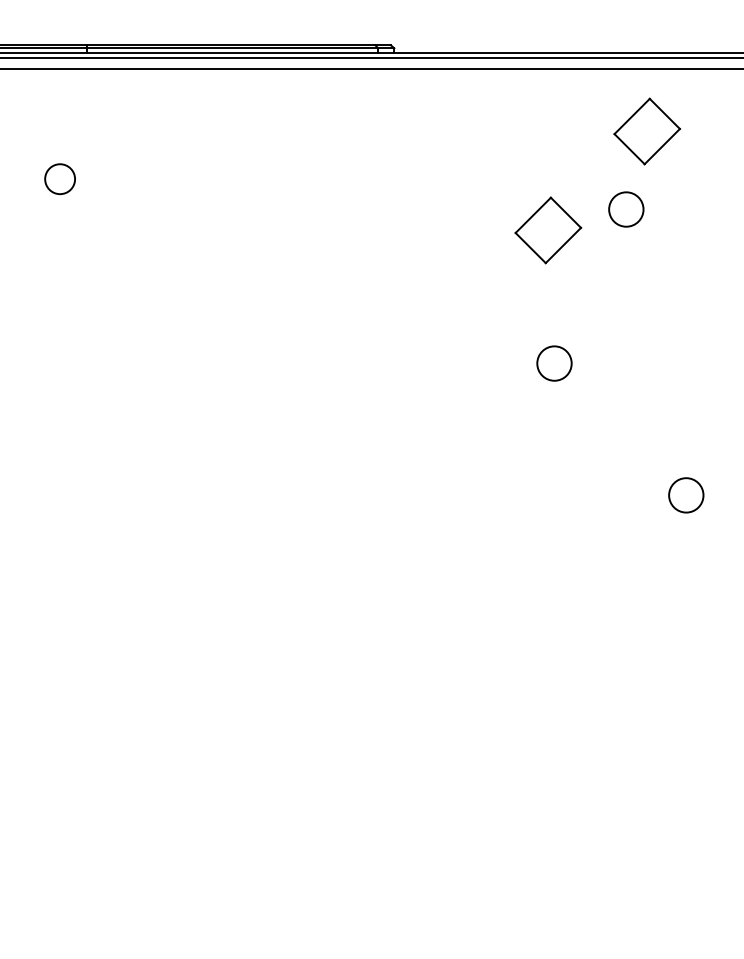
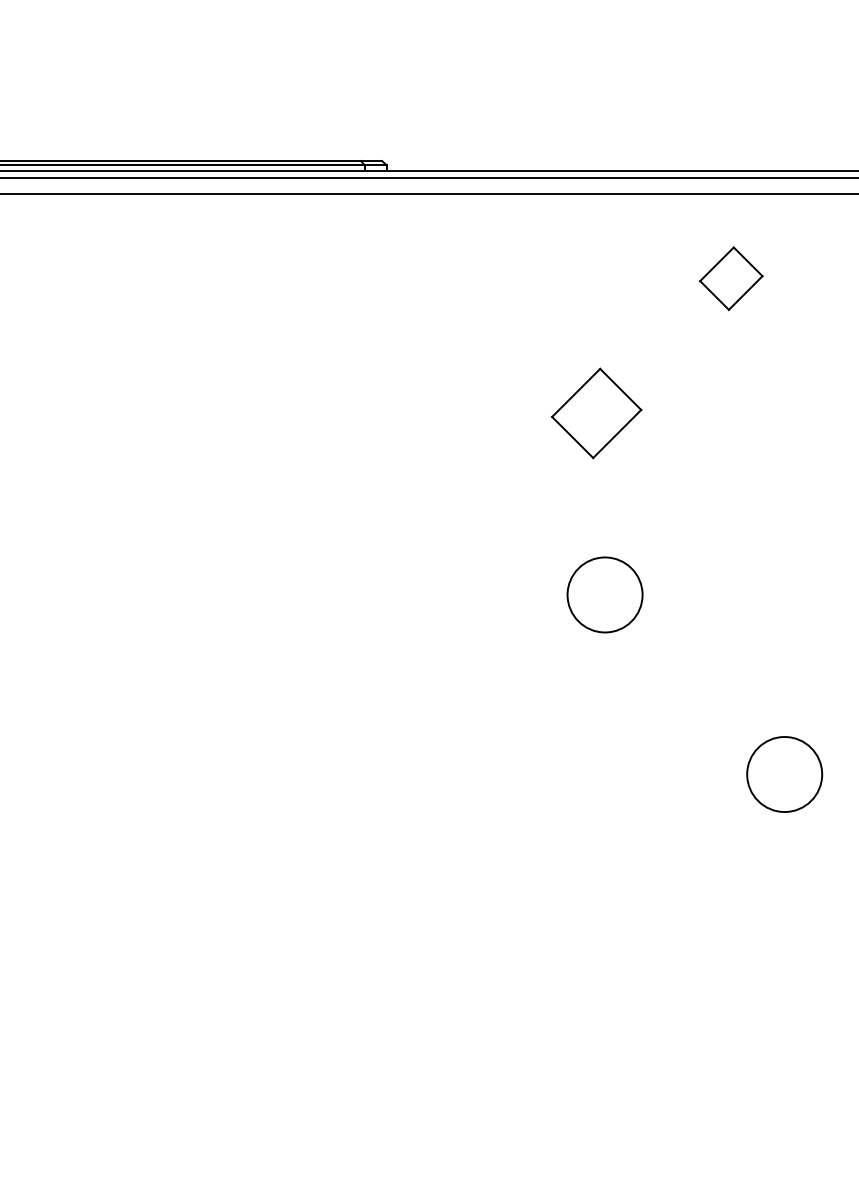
part: (646, 131) -> (730, 278), size x0.7
circle: (626, 209) -> (703, 384), removed
circle: (554, 363) -> (605, 594), size x1.6
circle: (686, 495) -> (784, 774), size x1.6

